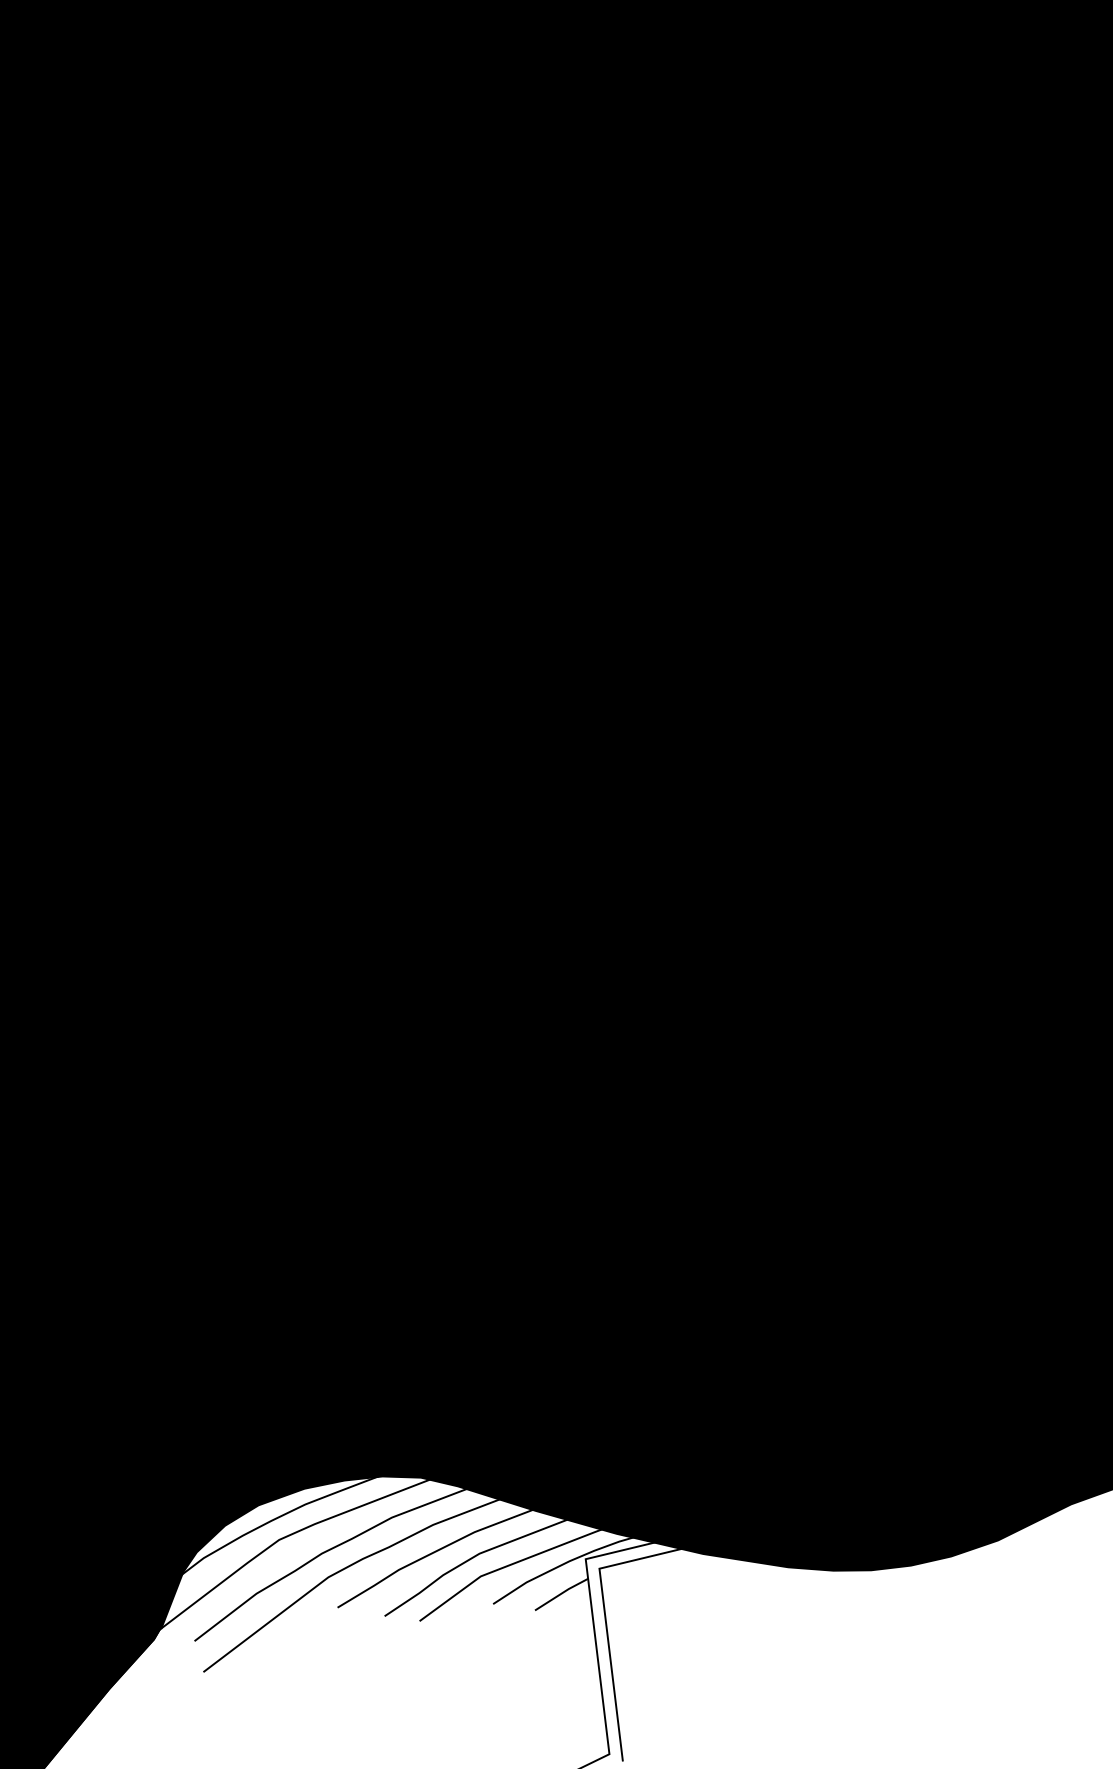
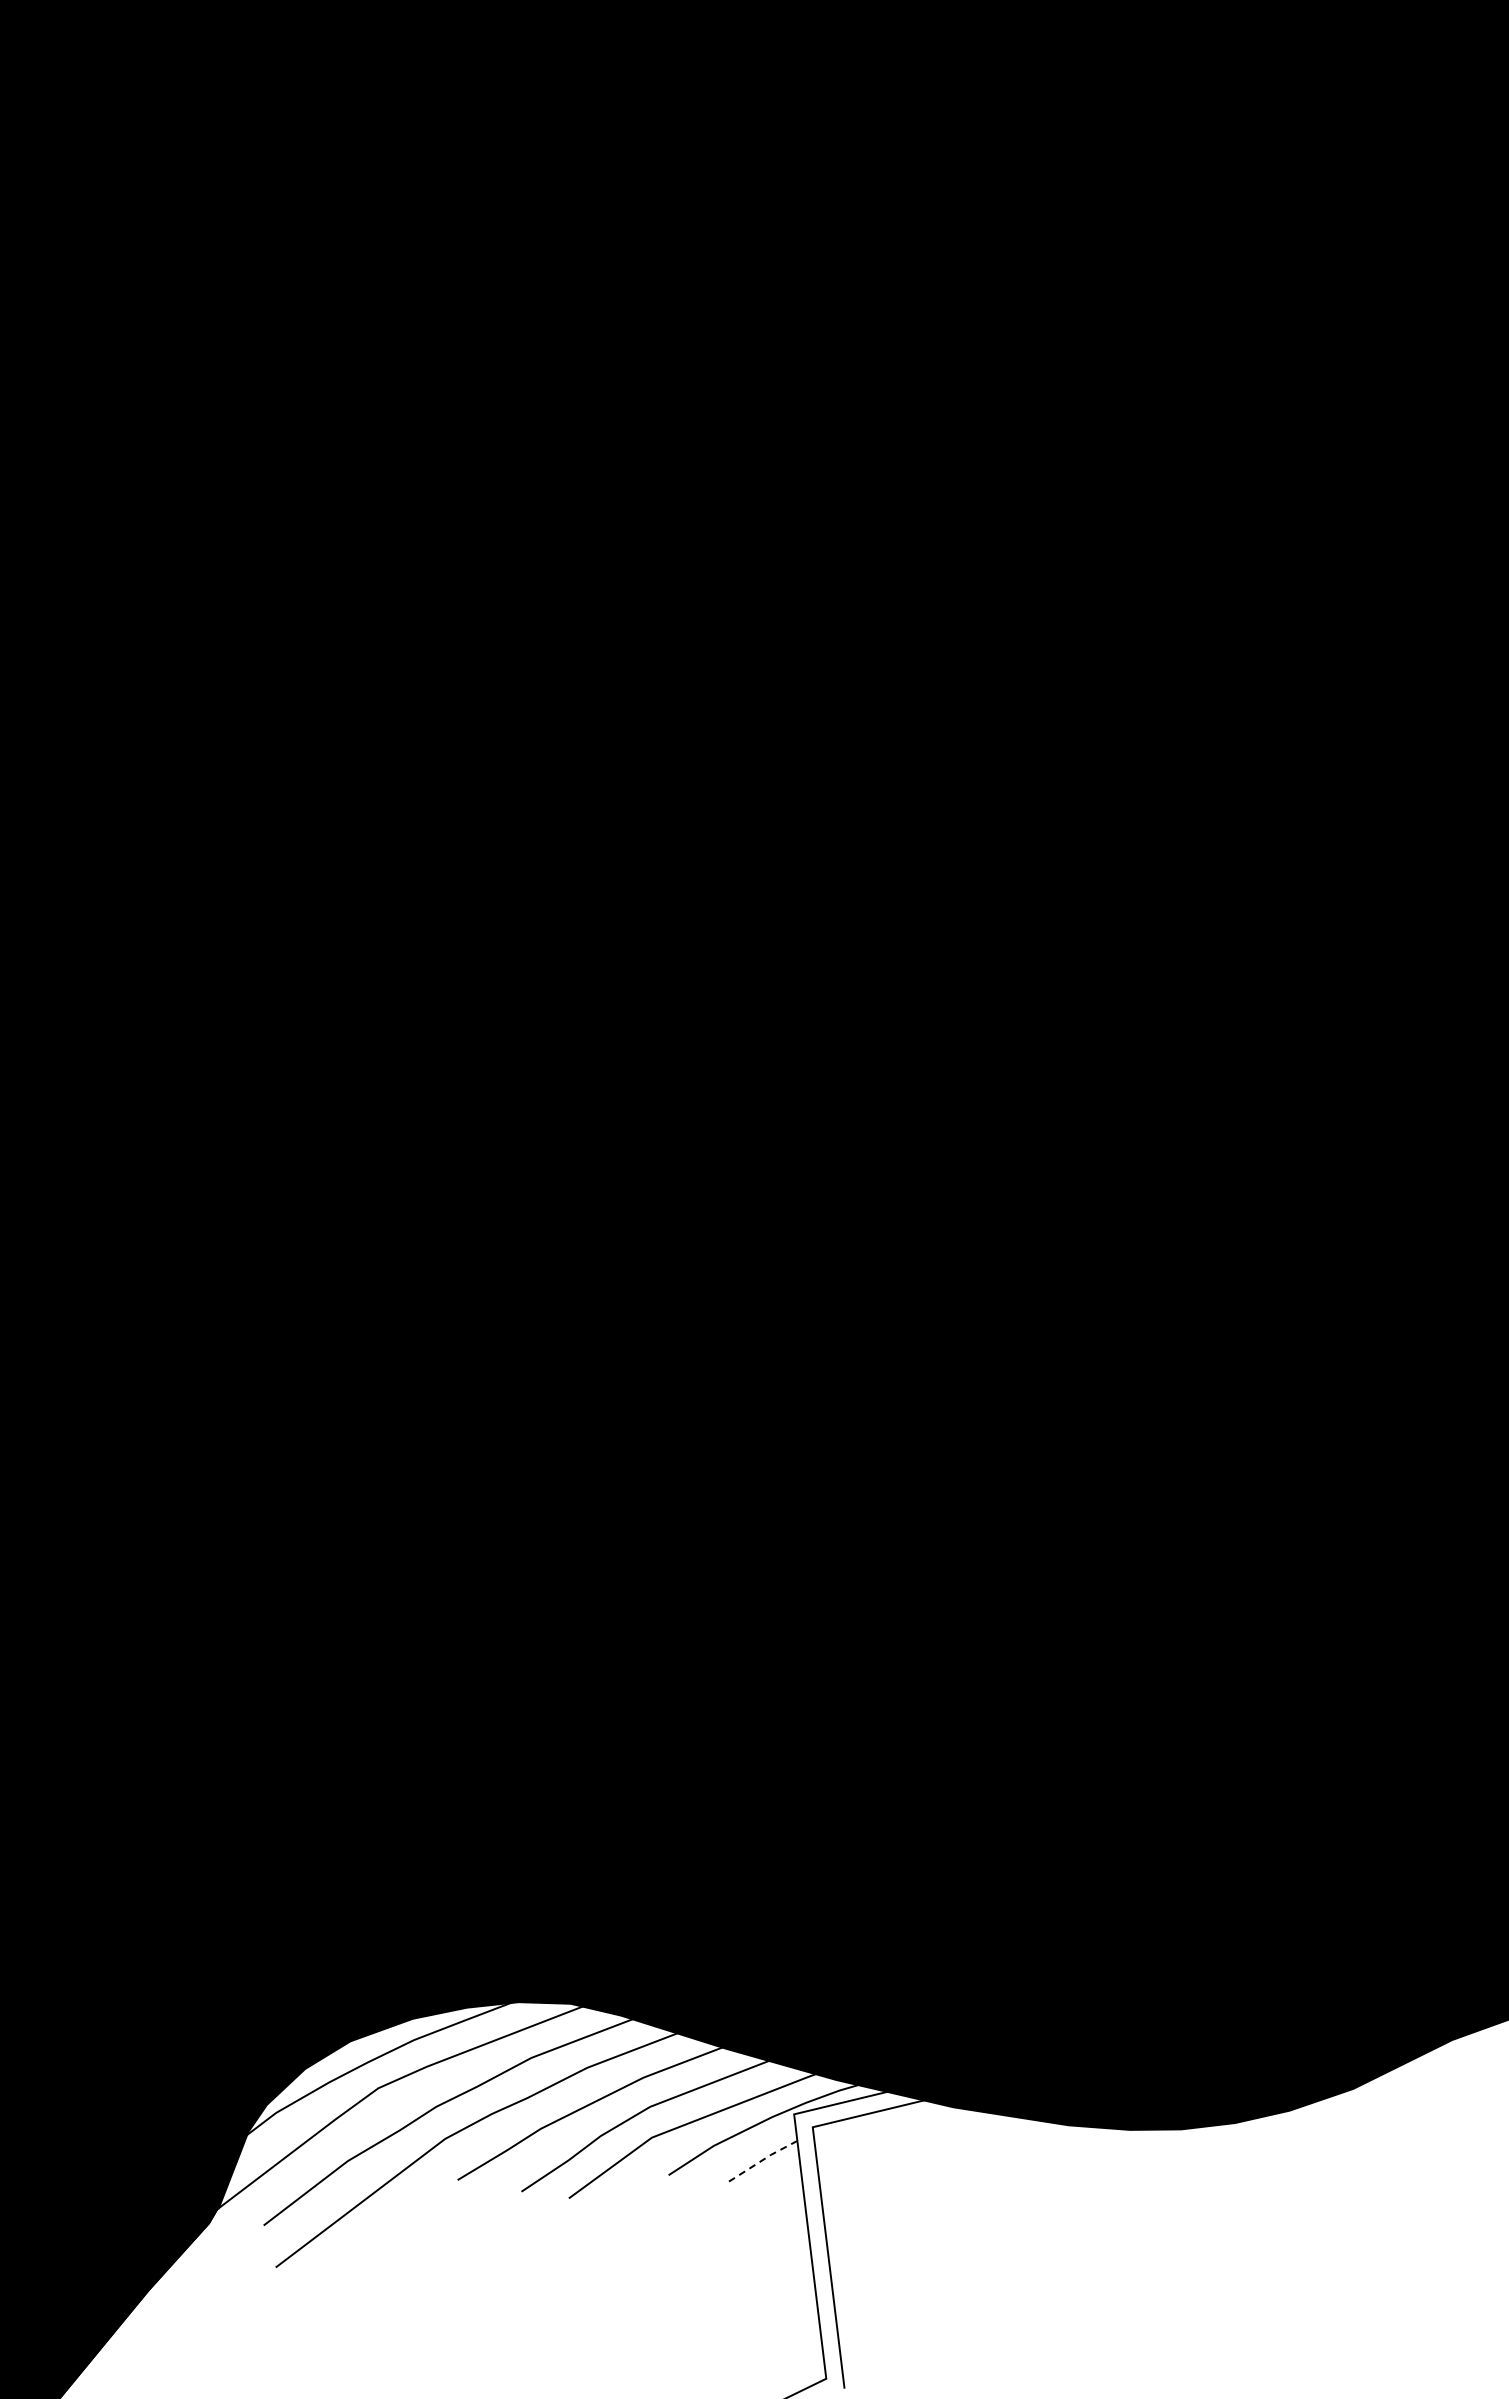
line: (561, 1593) -> (761, 2161), solid -> dashed

